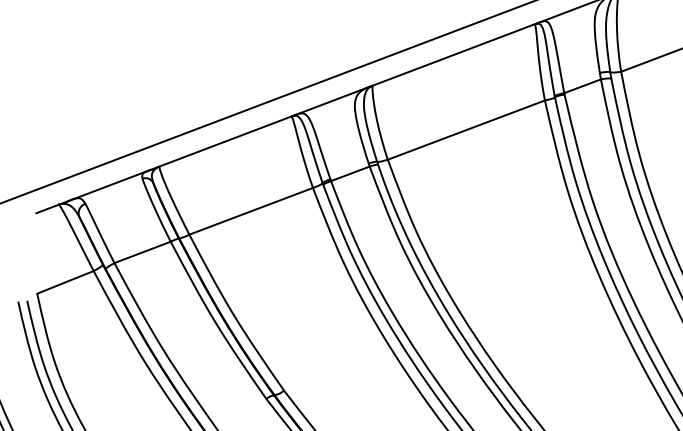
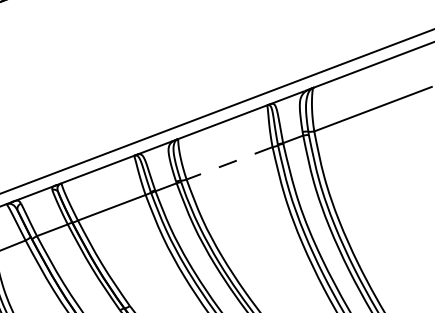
line: (466, 130) -> (229, 163), solid -> dashed

